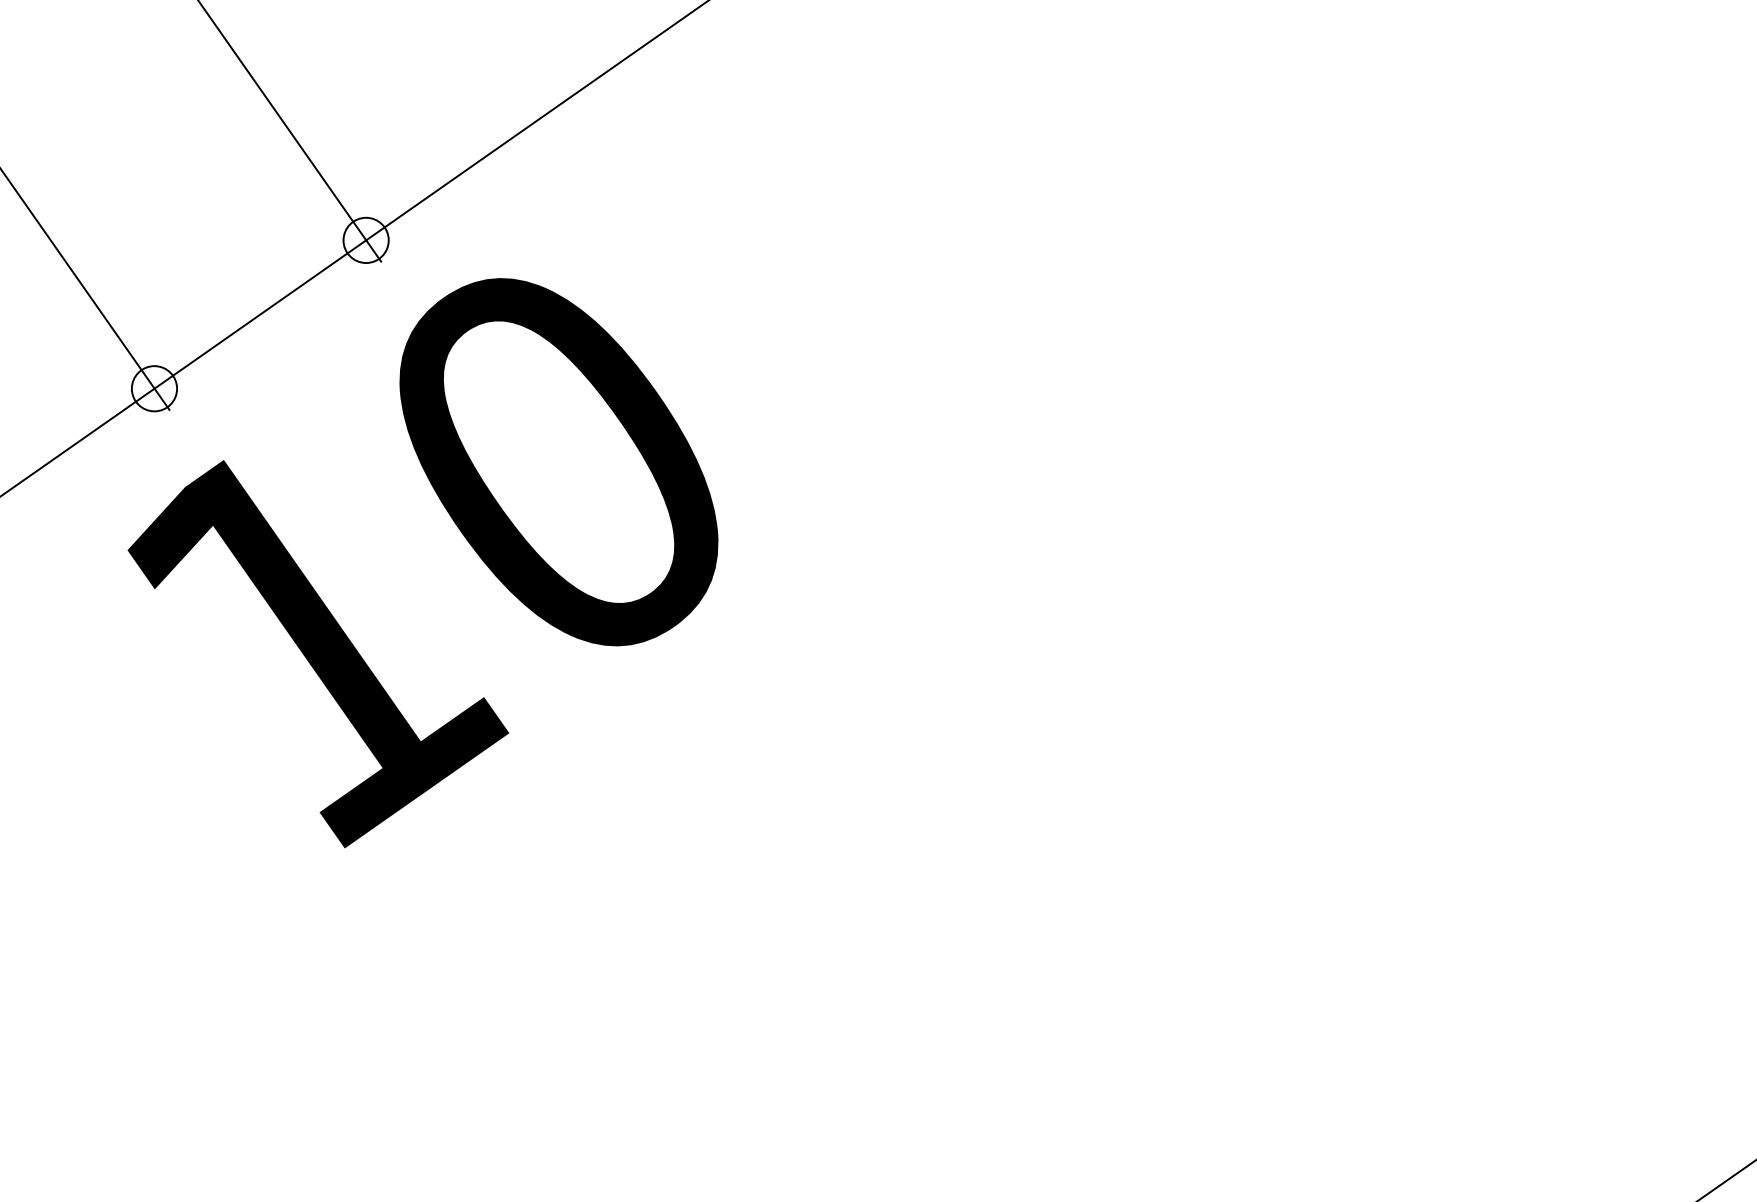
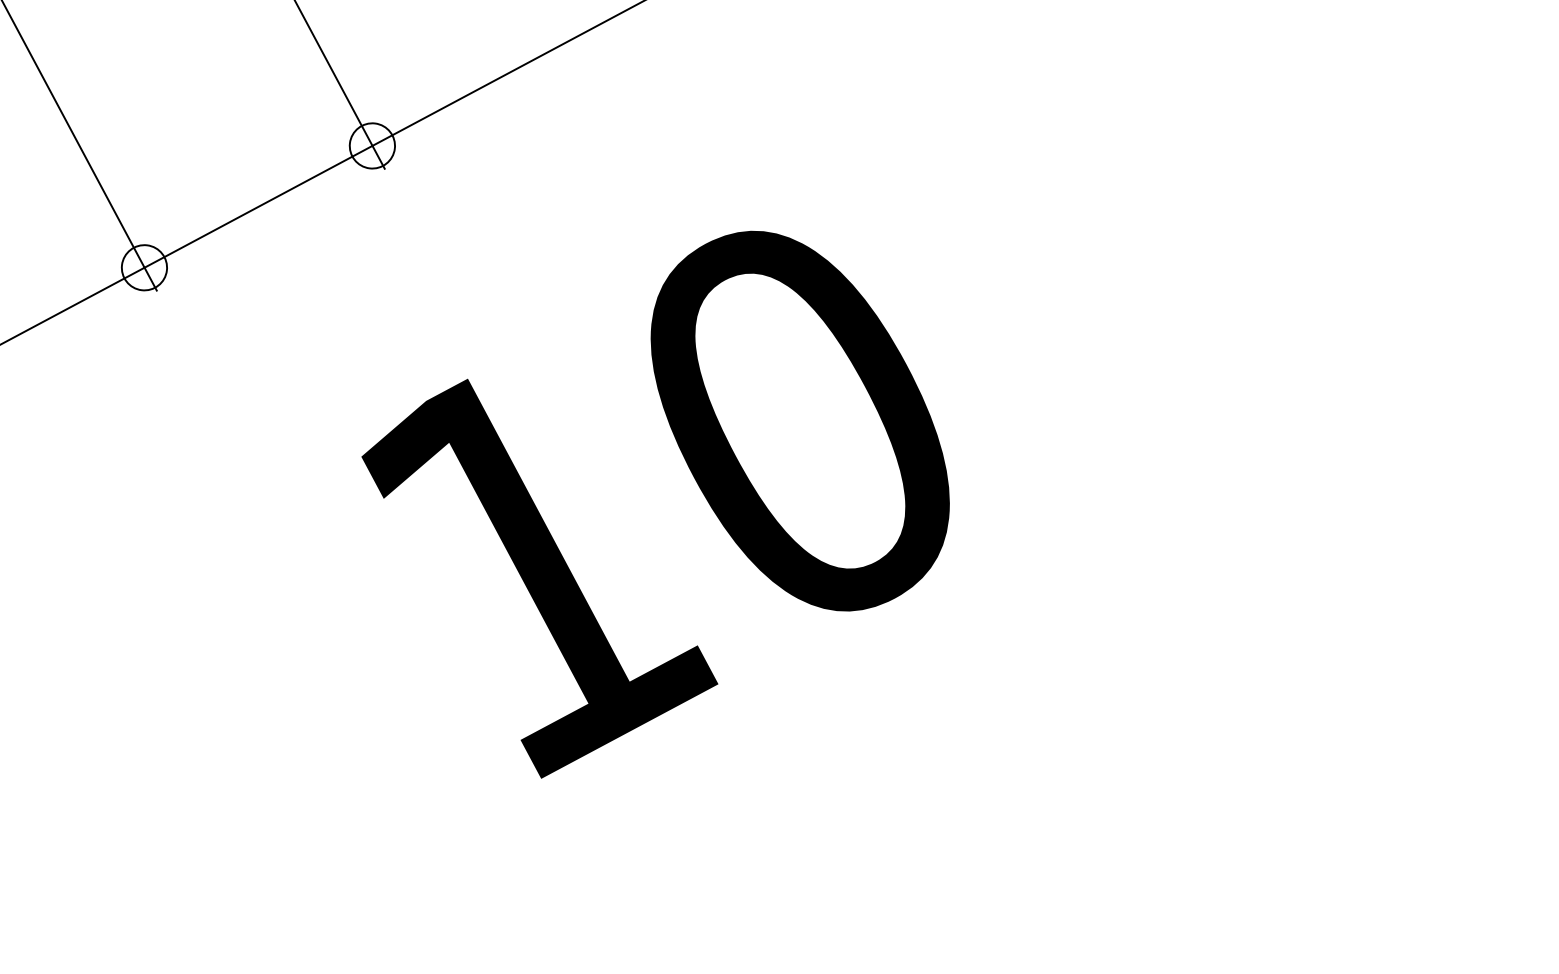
text: (422, 563) -> (652, 505), moved

